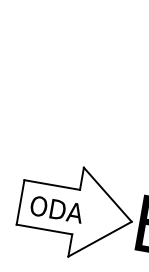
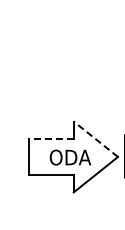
line: (52, 185) -> (51, 139), solid -> dashed
line: (107, 193) -> (95, 138), solid -> dashed
text: (56, 209) -> (70, 157), moved

